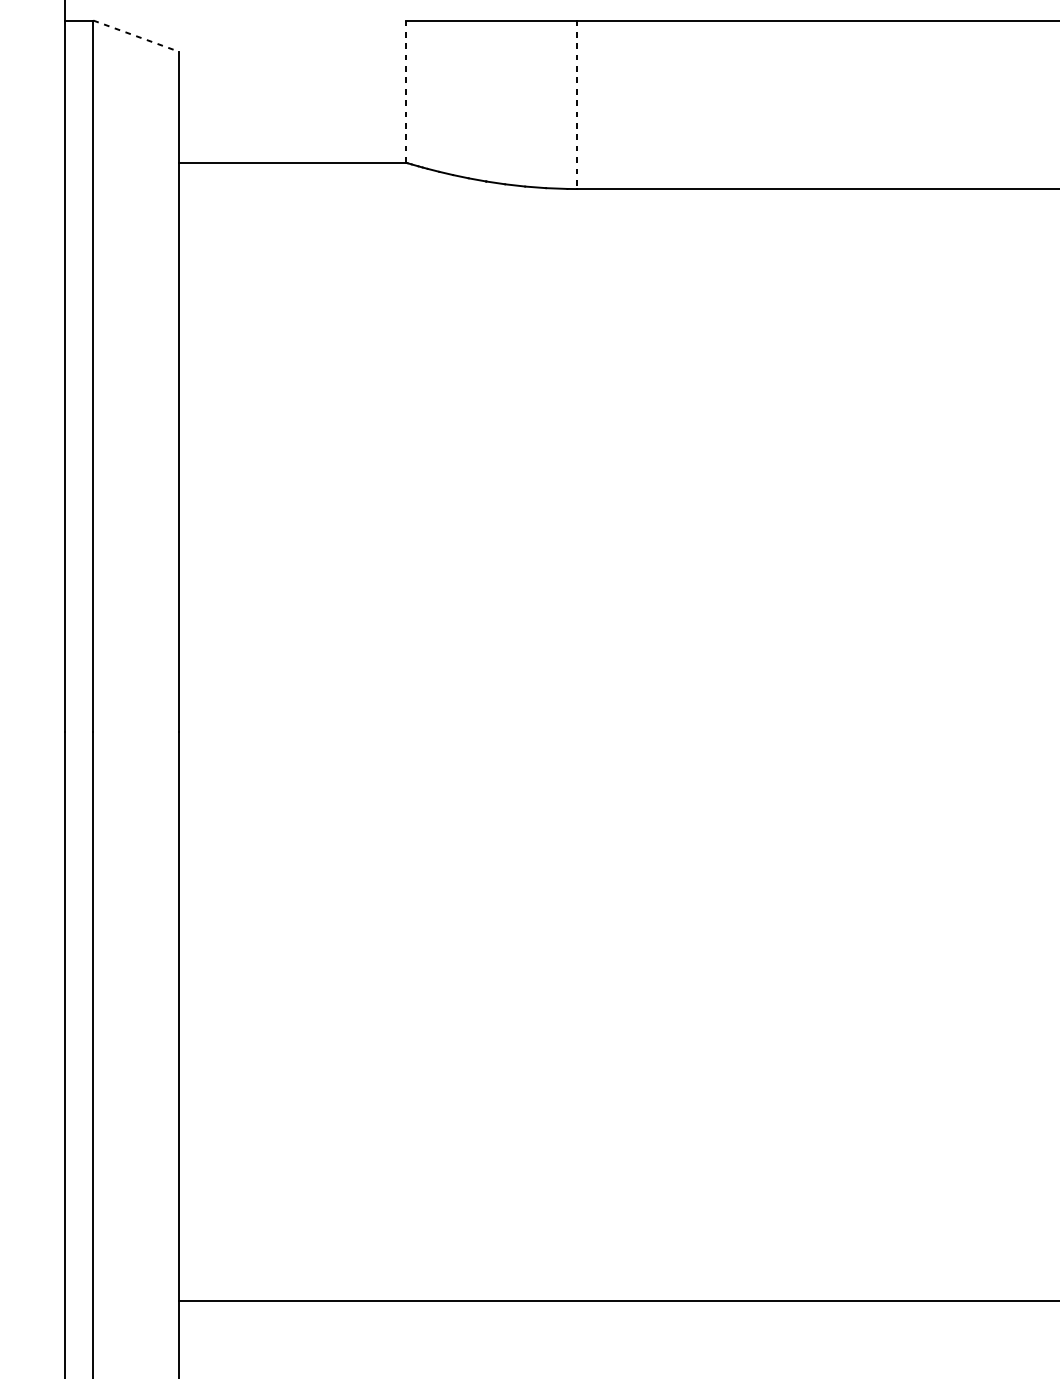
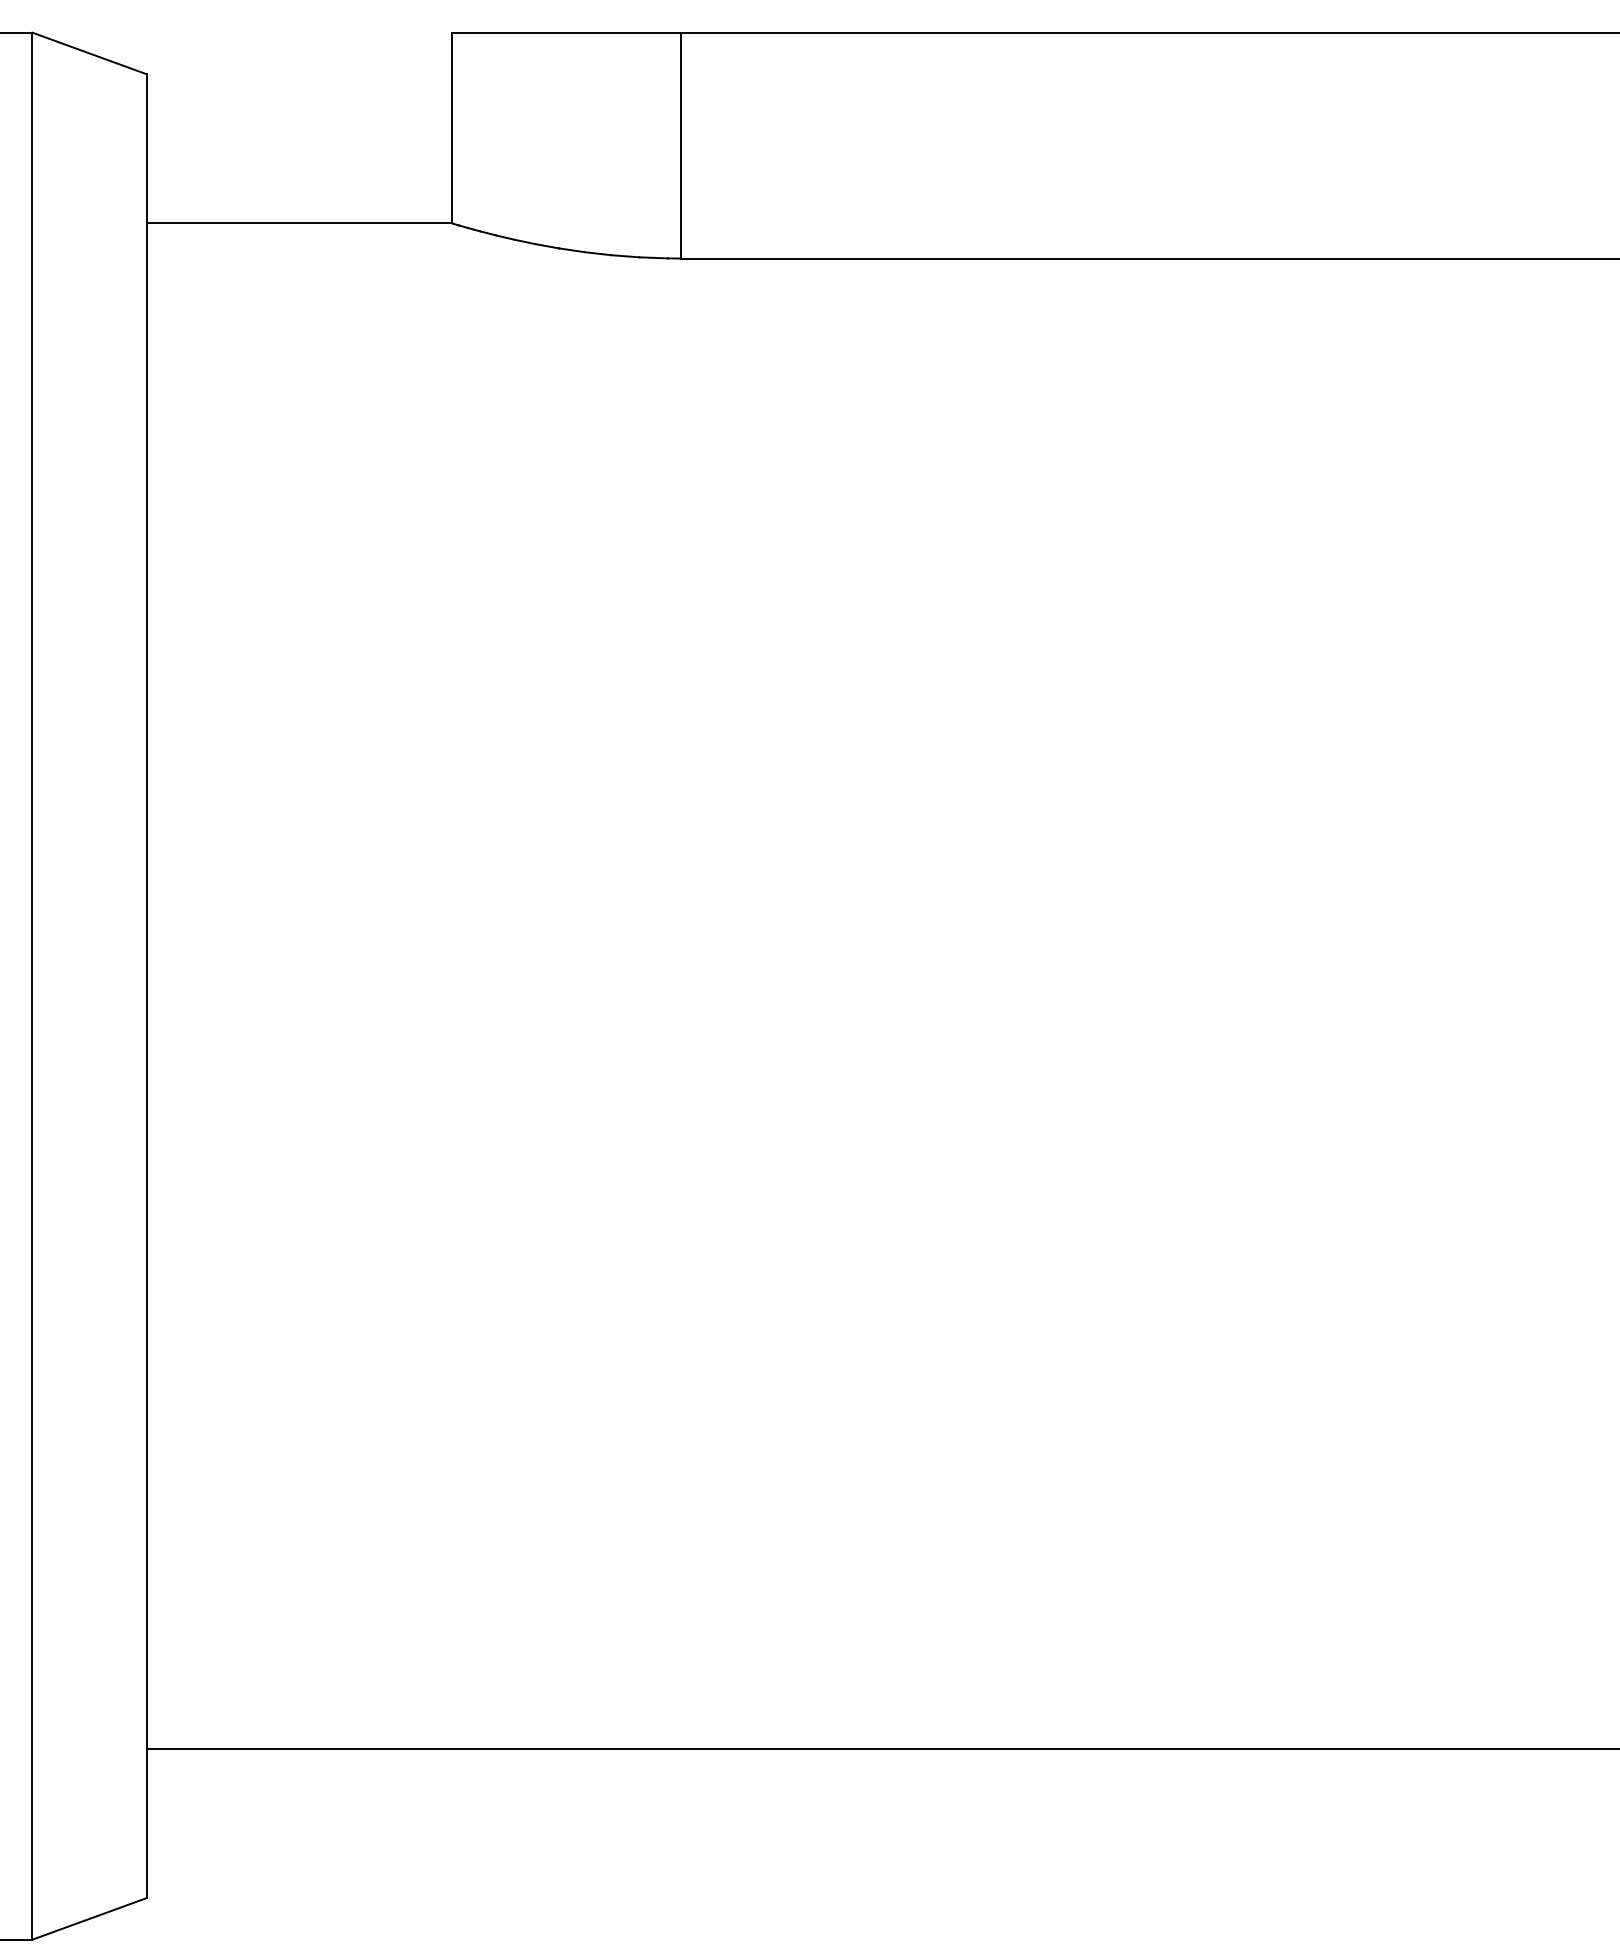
line: (135, 36) -> (89, 53), dashed -> solid
line: (406, 91) -> (452, 127), dashed -> solid
line: (576, 104) -> (680, 145), dashed -> solid

